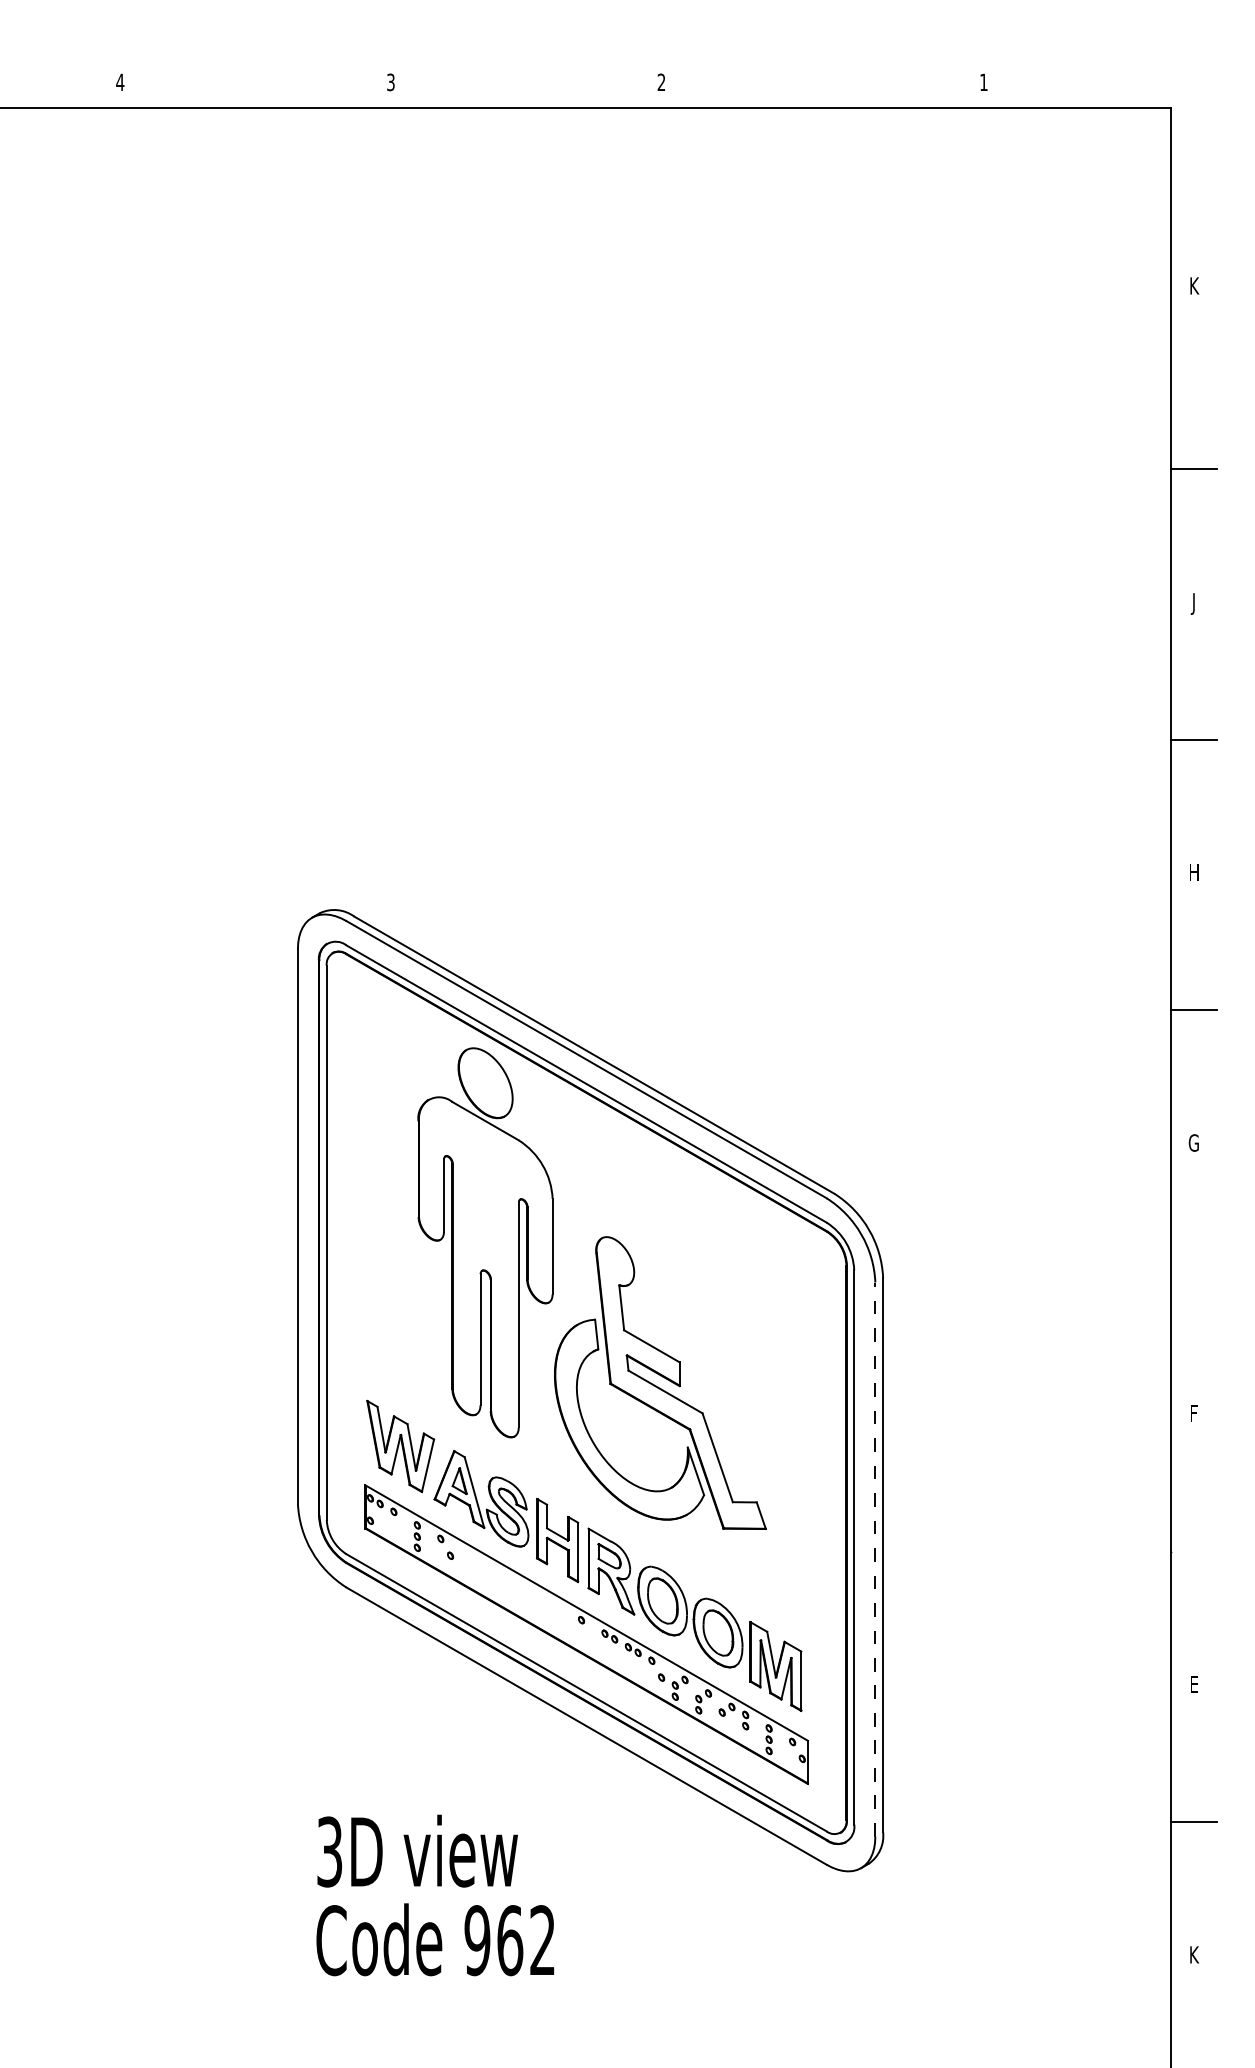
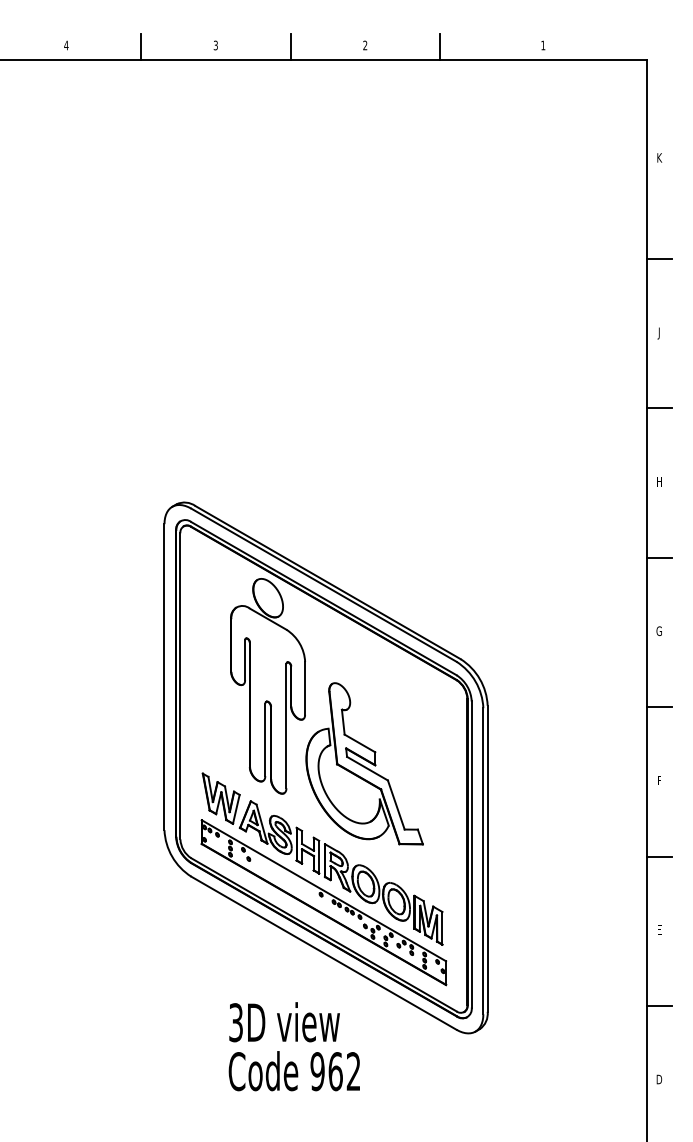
line: (256, 84) -> (141, 46), added
line: (526, 84) -> (290, 46), added
line: (797, 84) -> (440, 46), added
line: (1194, 1281) -> (659, 707), added
line: (1194, 1551) -> (659, 856), added
line: (875, 1558) -> (483, 860), dashed -> solid
text: (433, 1895) -> (293, 1046), moved
text: (1194, 1954) -> (659, 1079), K -> D

